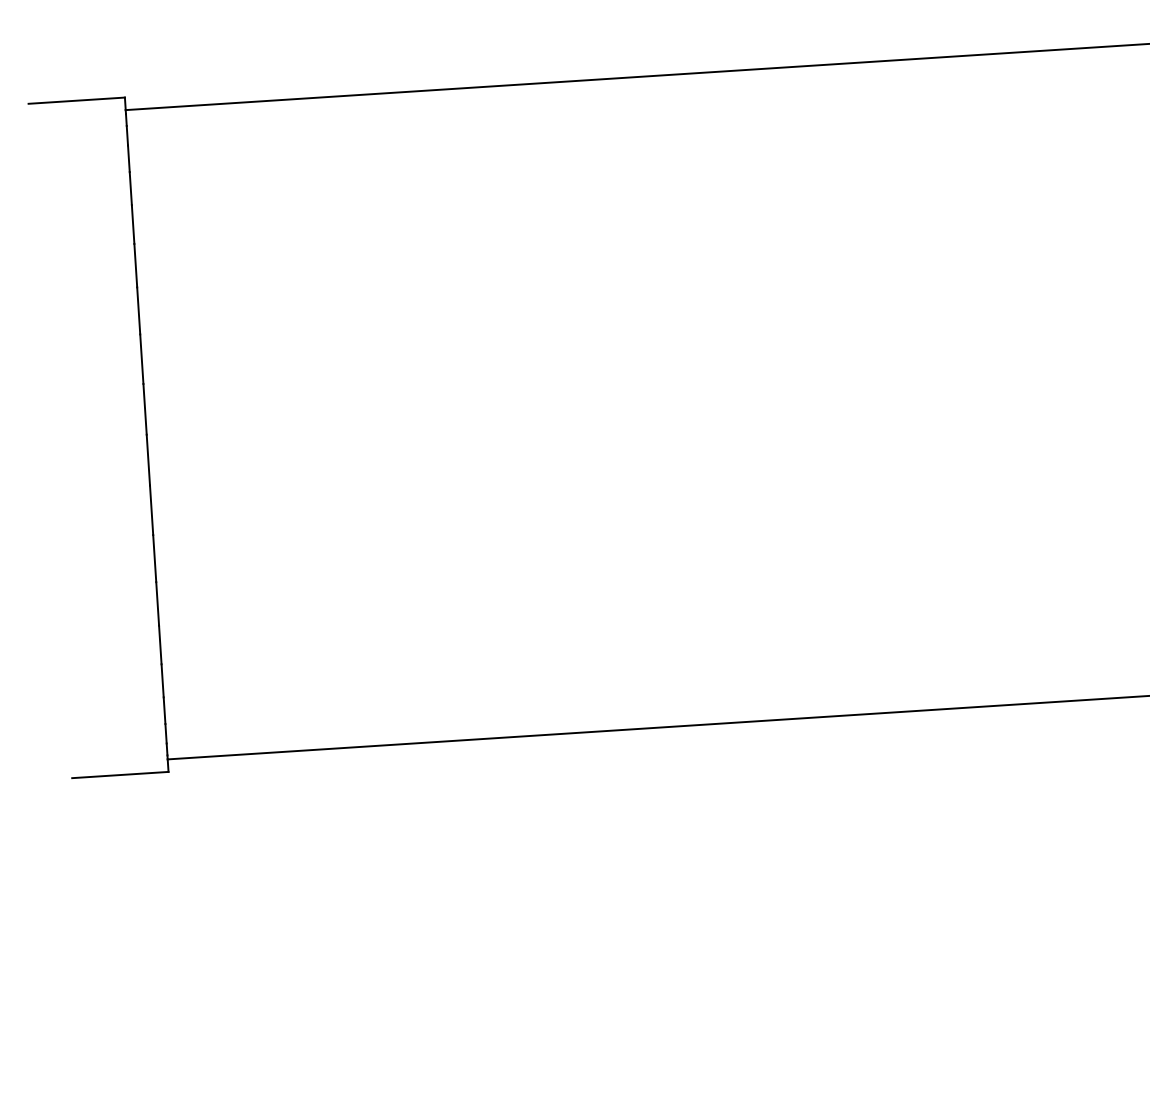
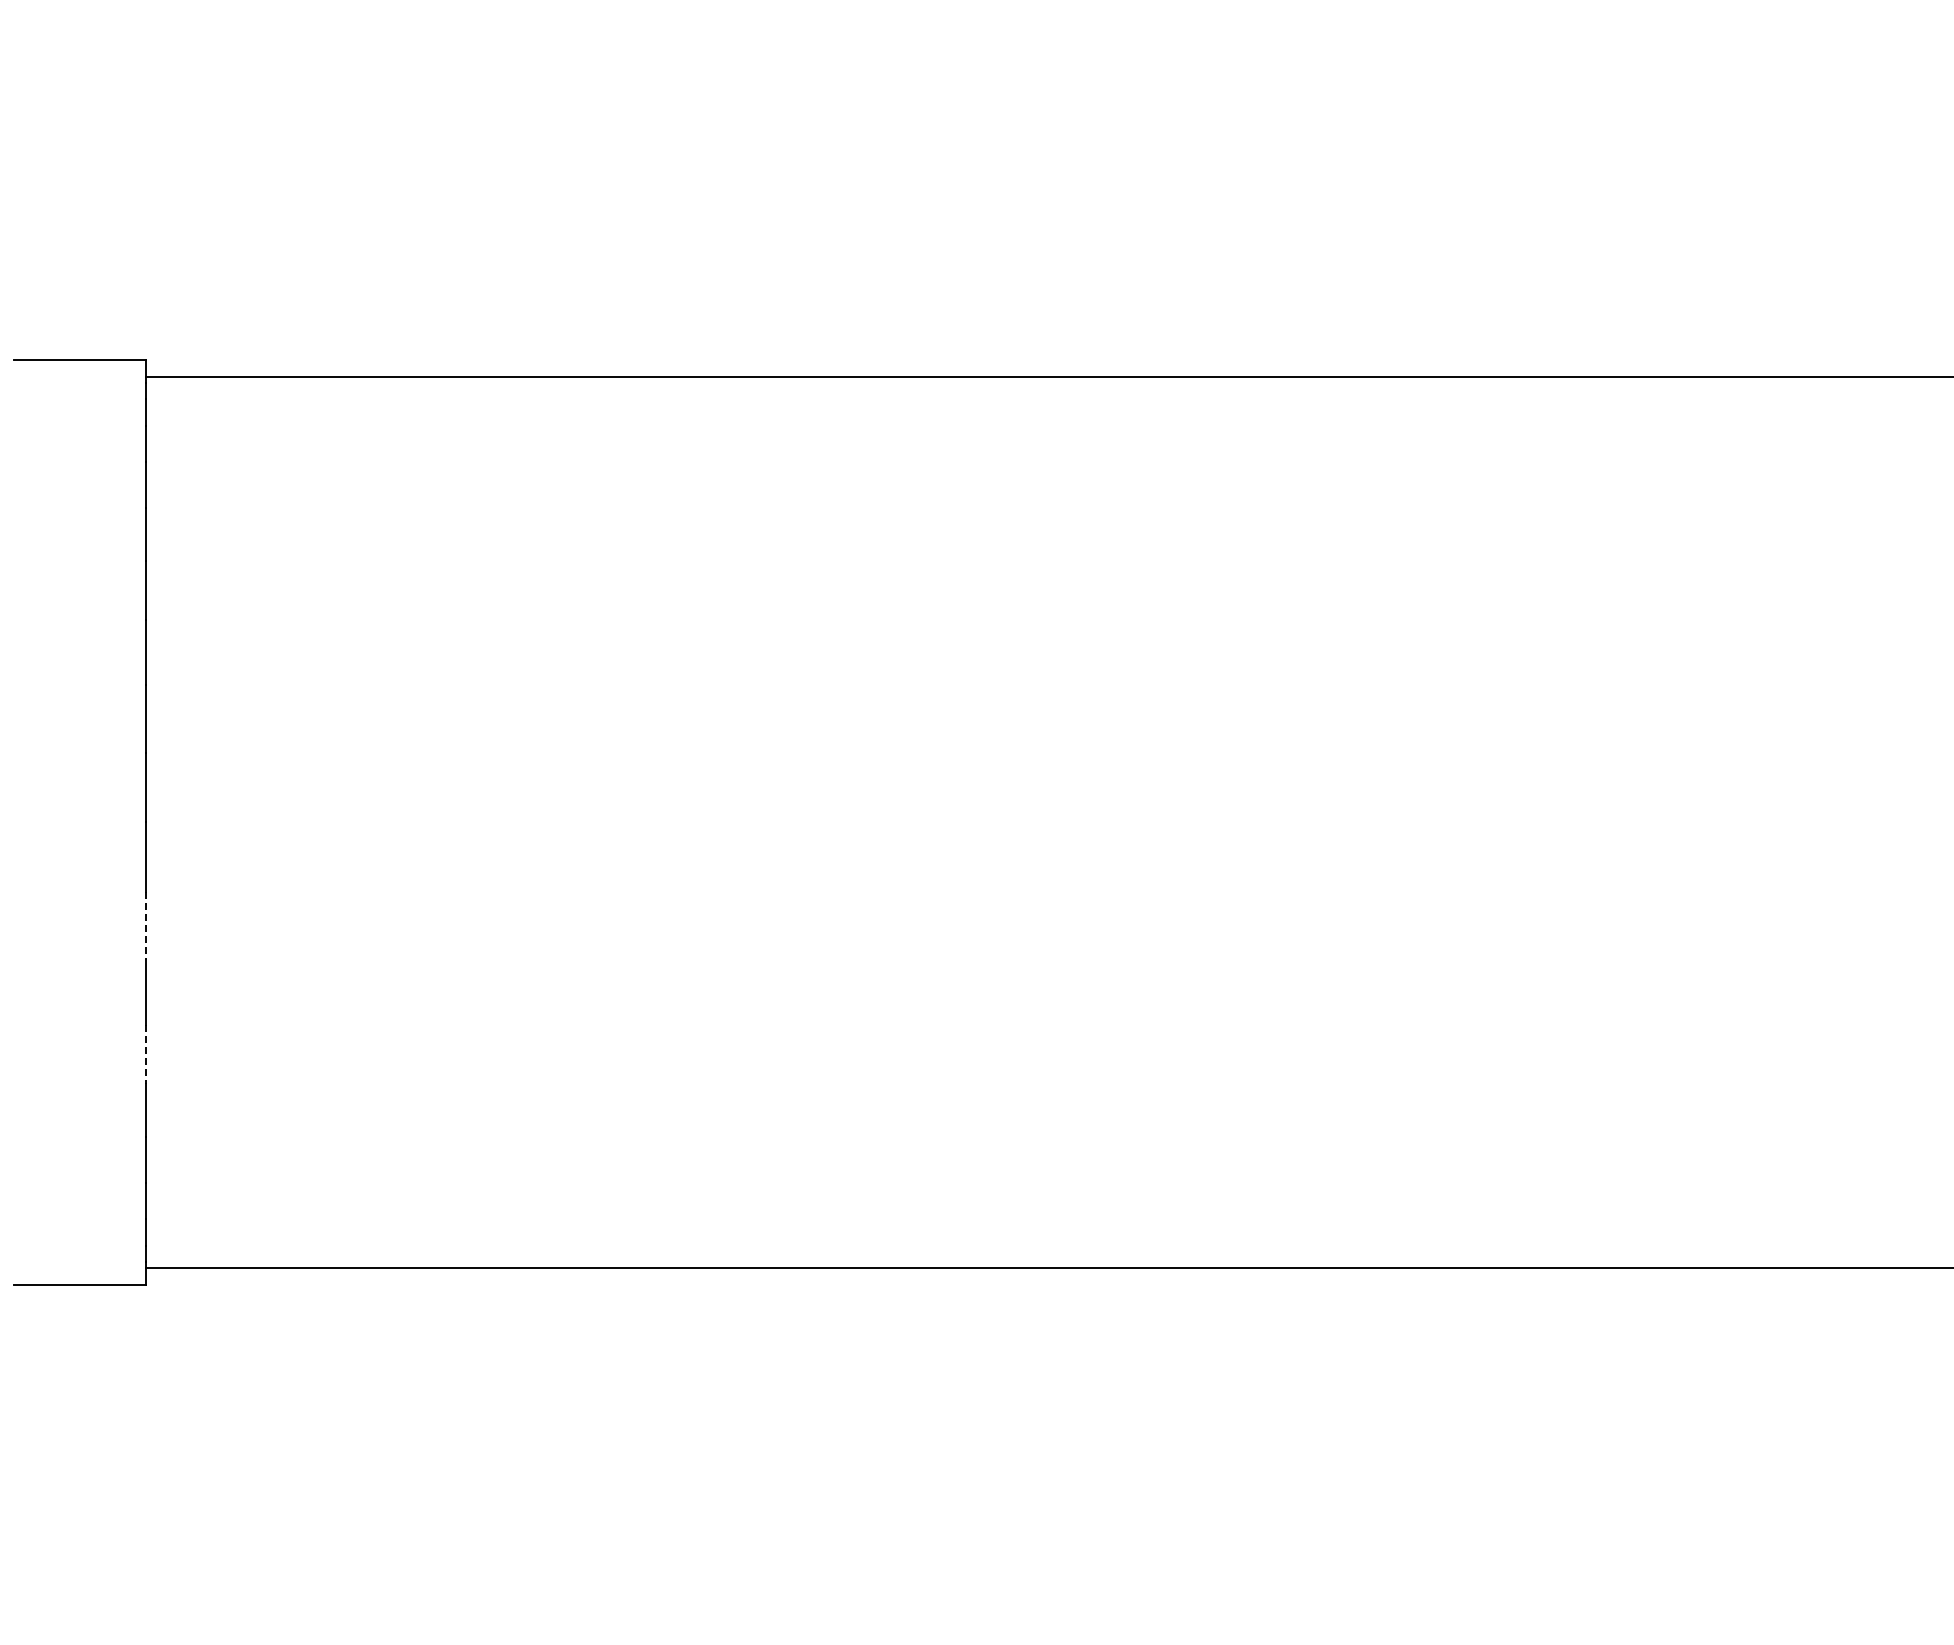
line: (151, 510) -> (146, 926), solid -> dashed
line: (158, 603) -> (146, 1054), solid -> dashed

